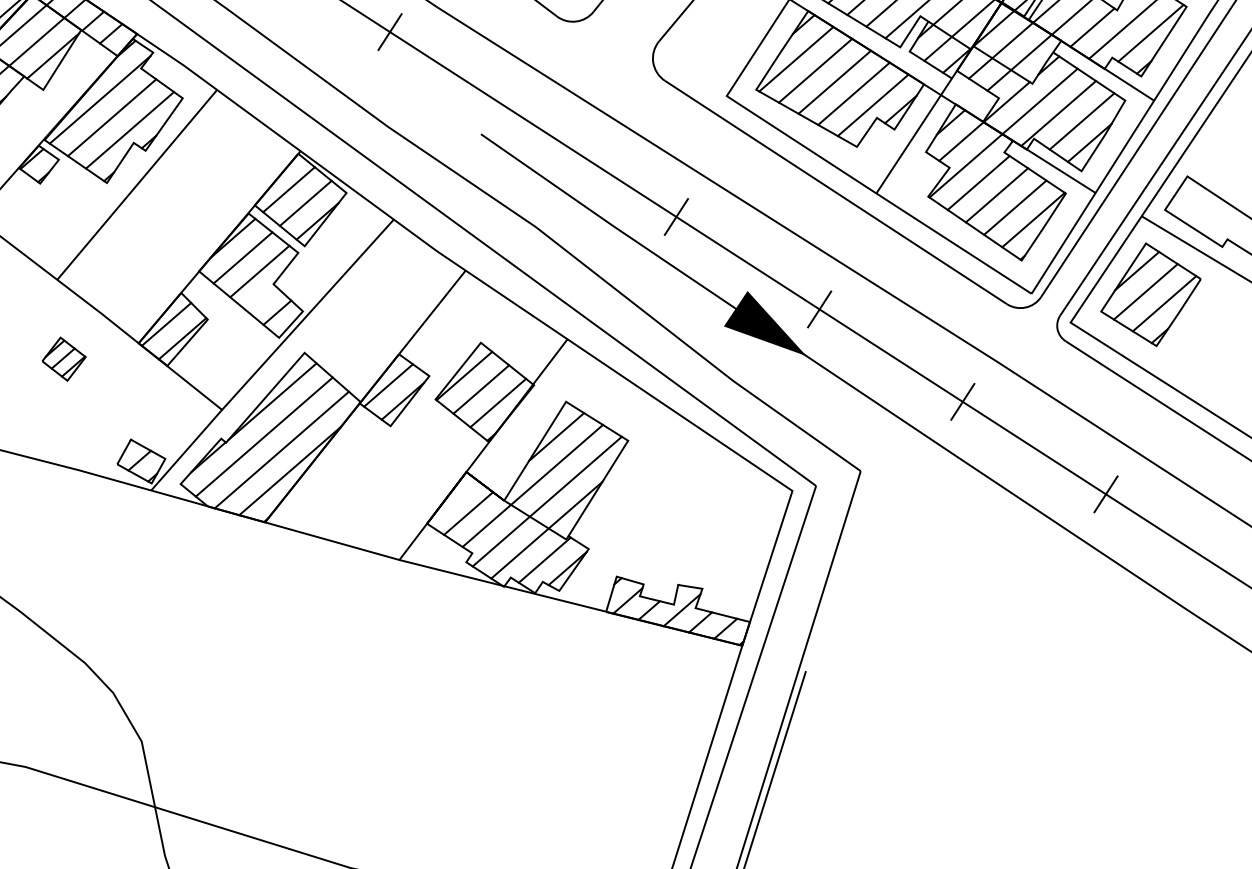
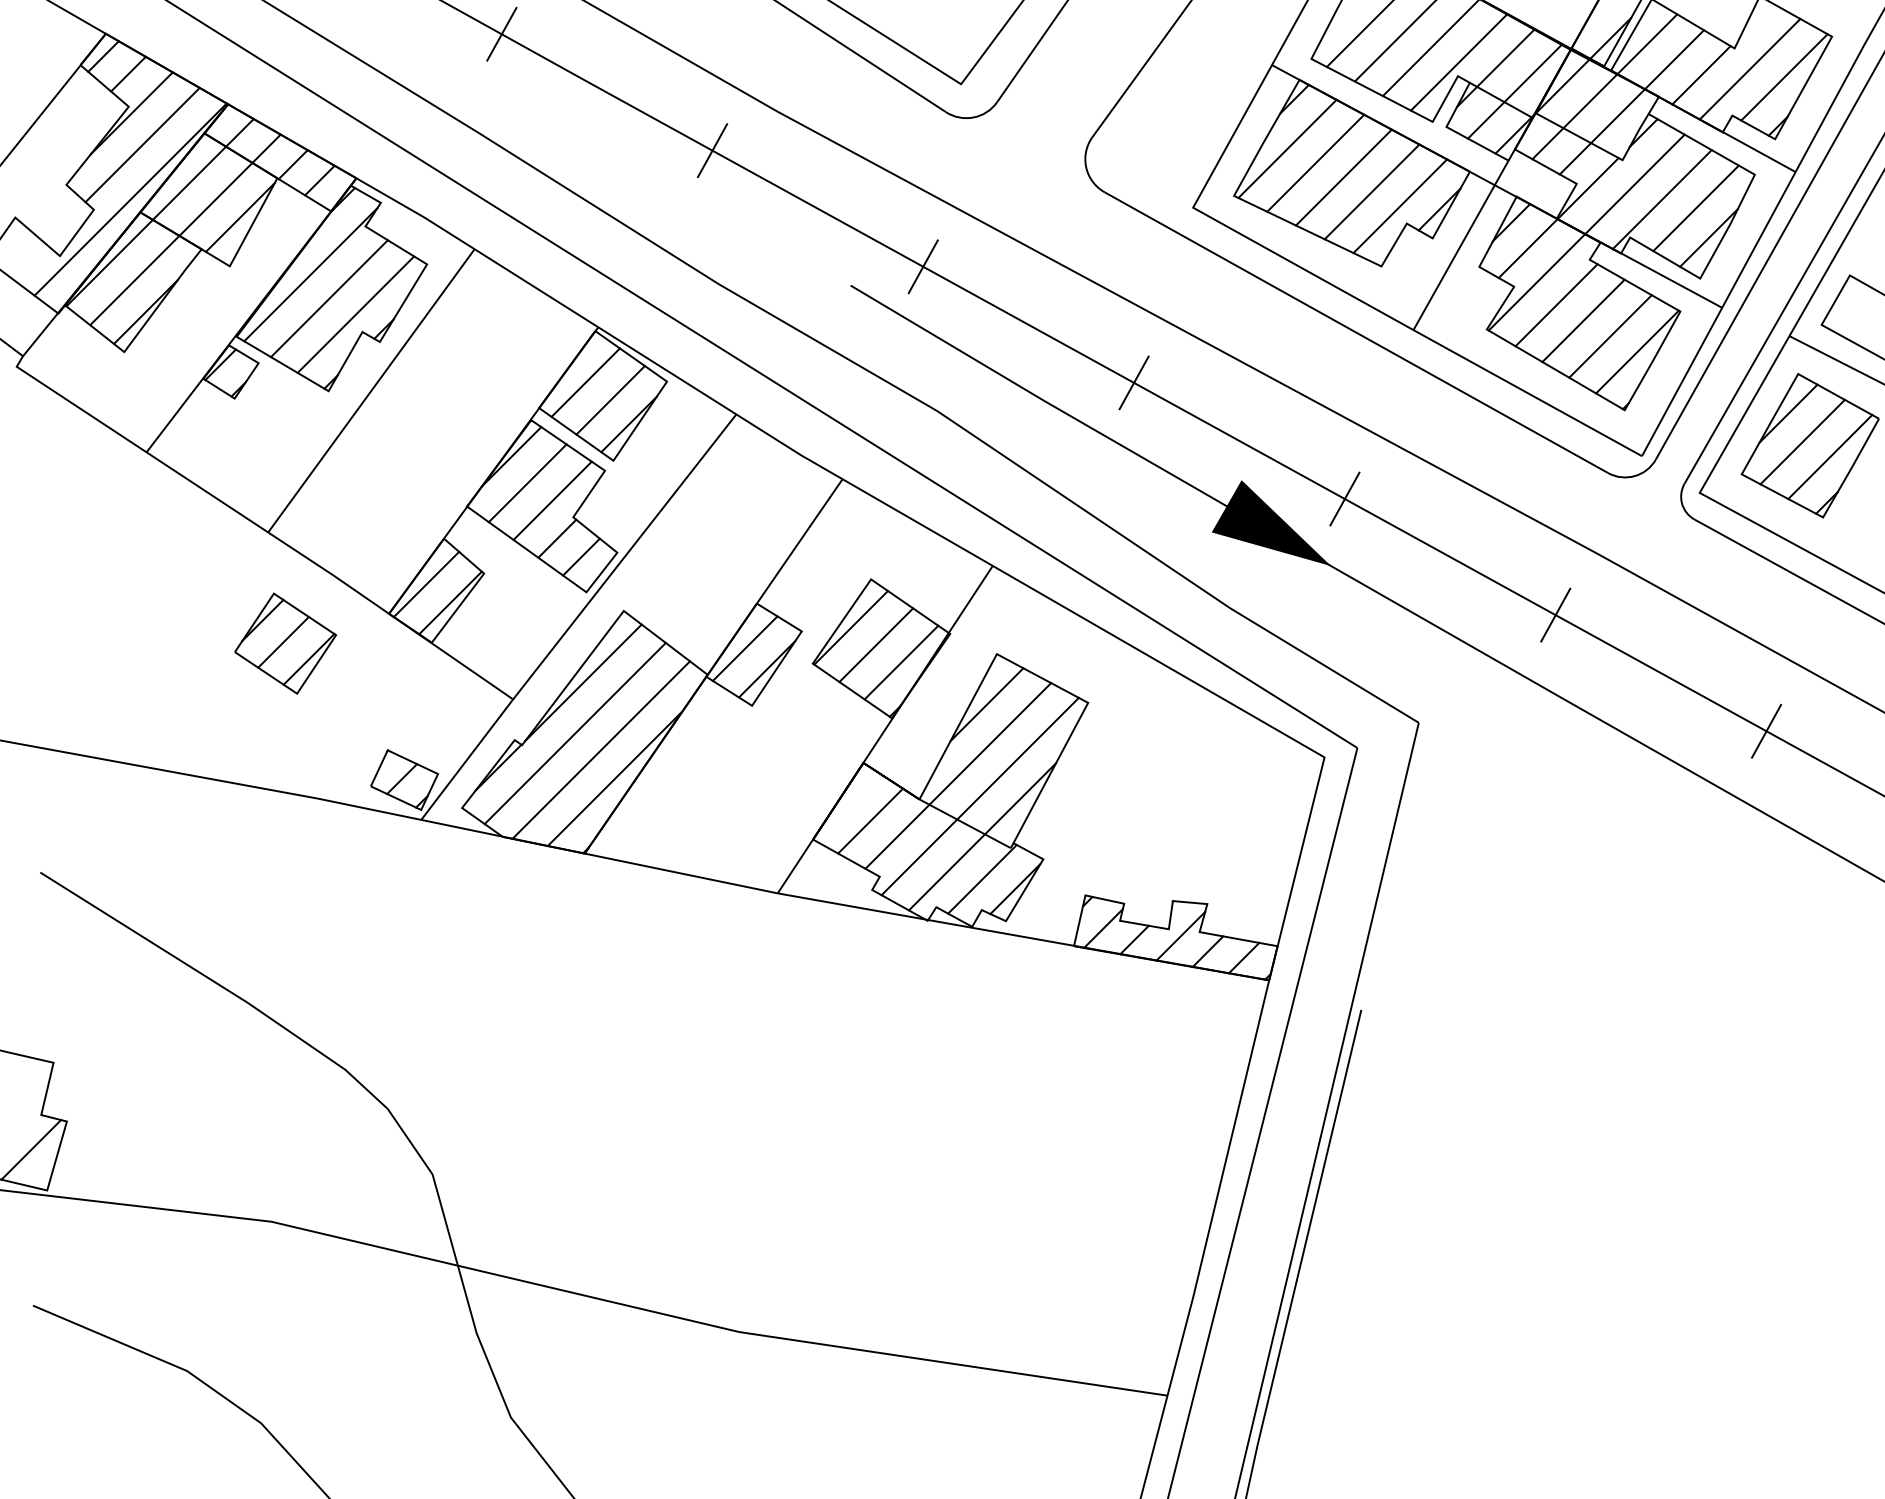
line: (532, 124) -> (922, 266), added
line: (261, 298) -> (557, 538), added
part: (64, 359) -> (285, 643), size x1.67

